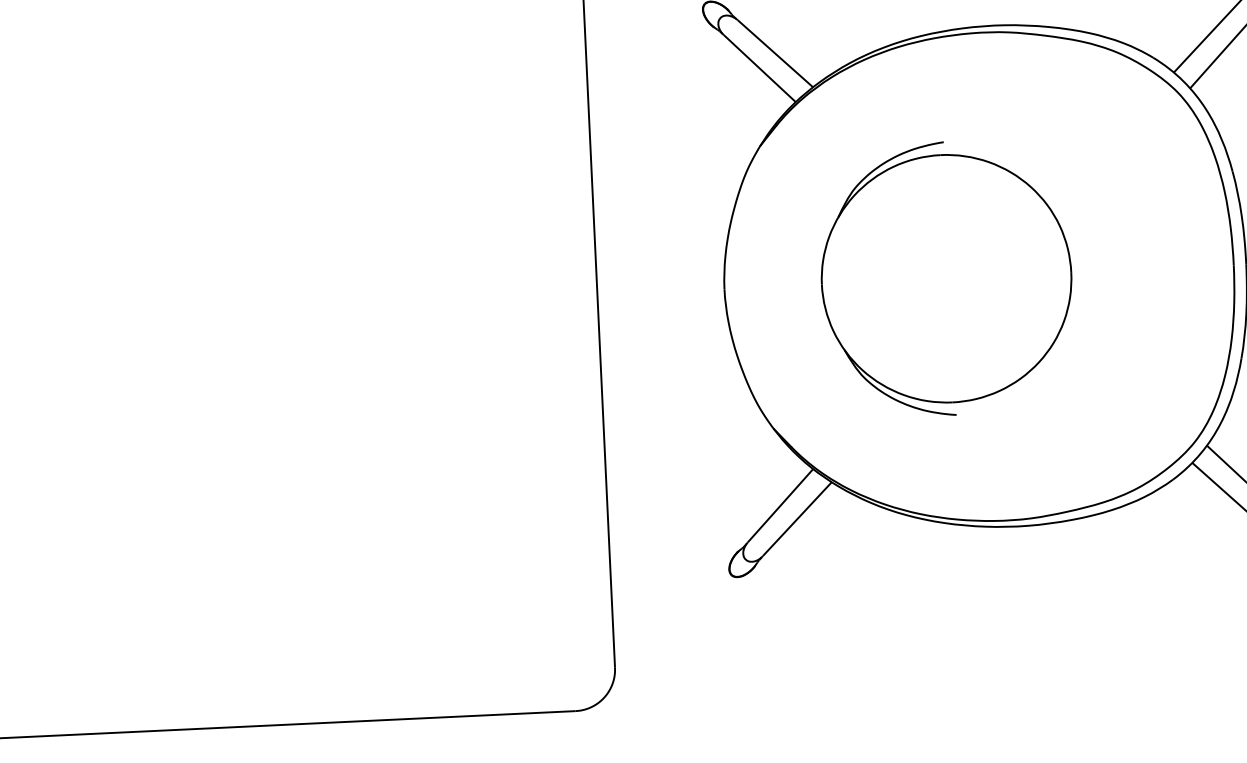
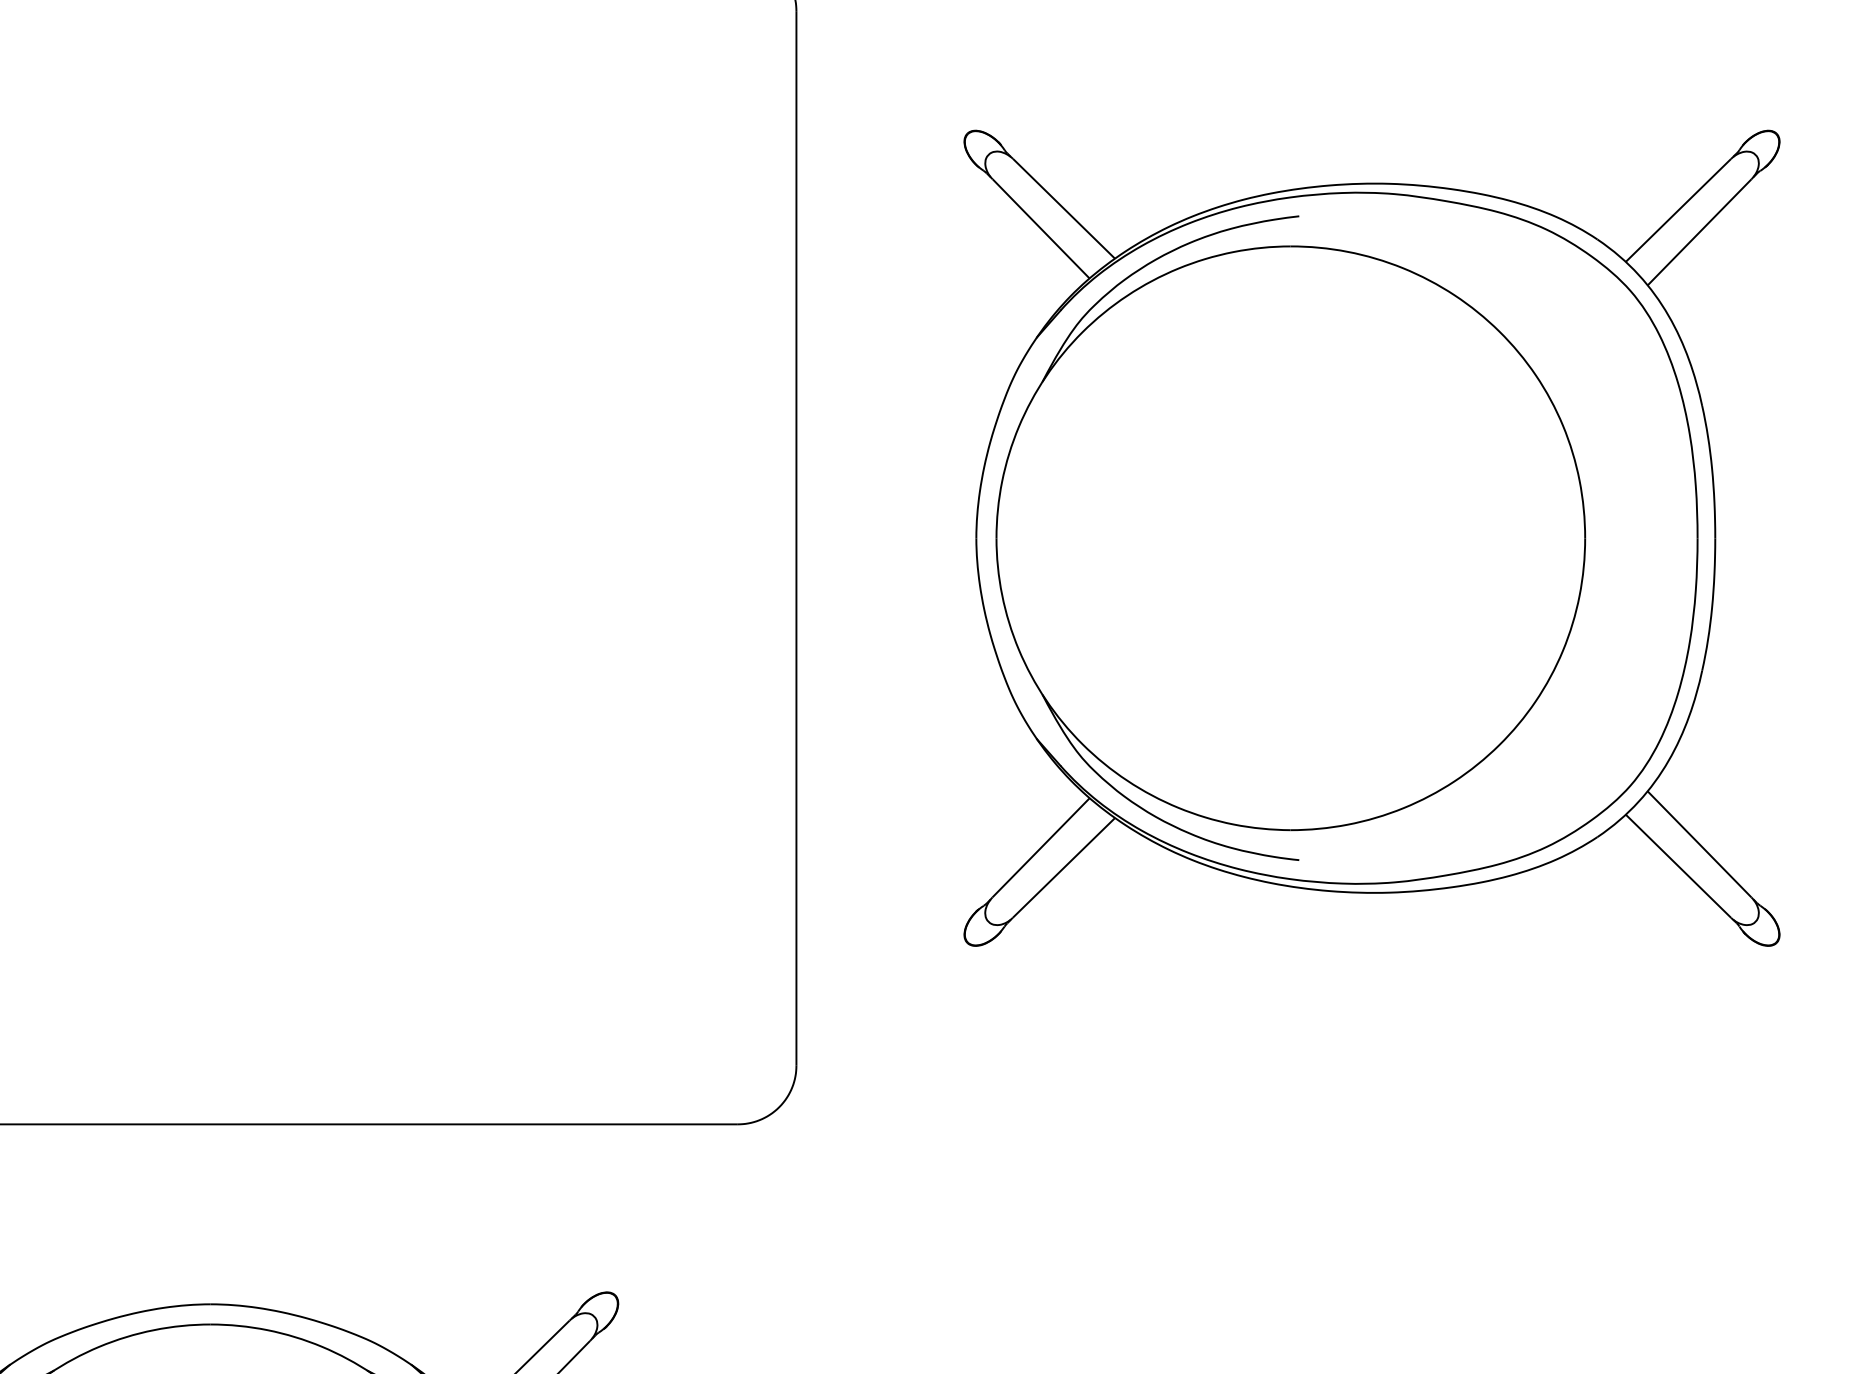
part: (946, 278) -> (1290, 537), size x1.67

